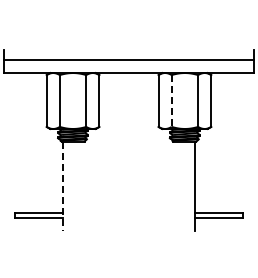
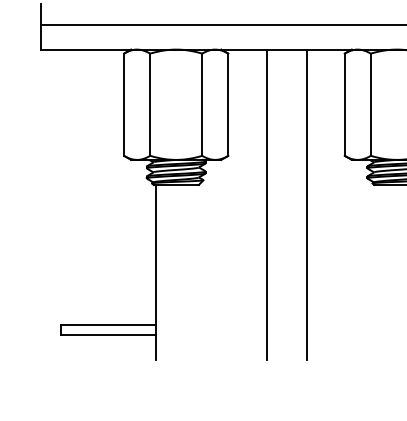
line: (171, 101) -> (370, 105), dashed -> solid
line: (118, 151) -> (265, 204), added
line: (139, 151) -> (307, 204), added
line: (62, 186) -> (155, 273), dashed -> solid

